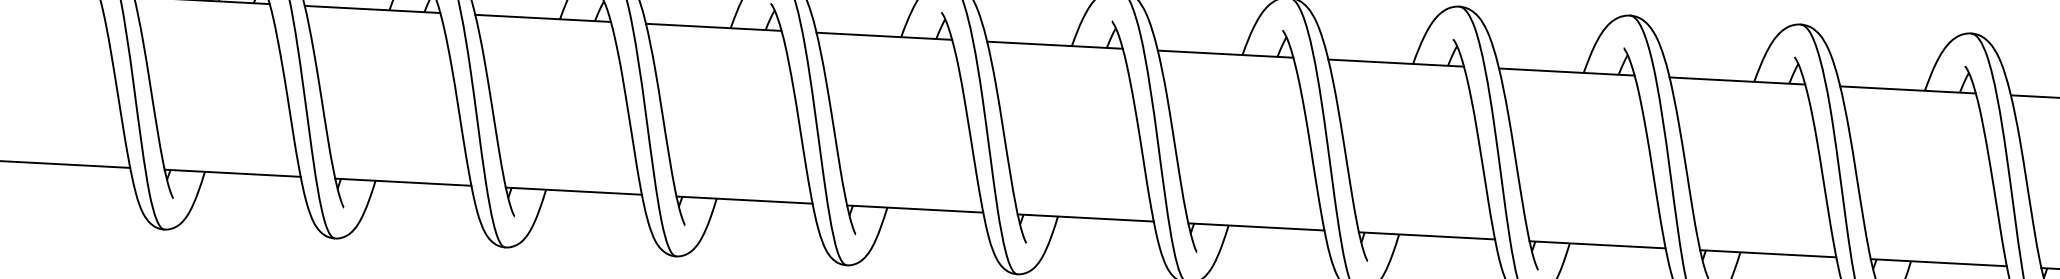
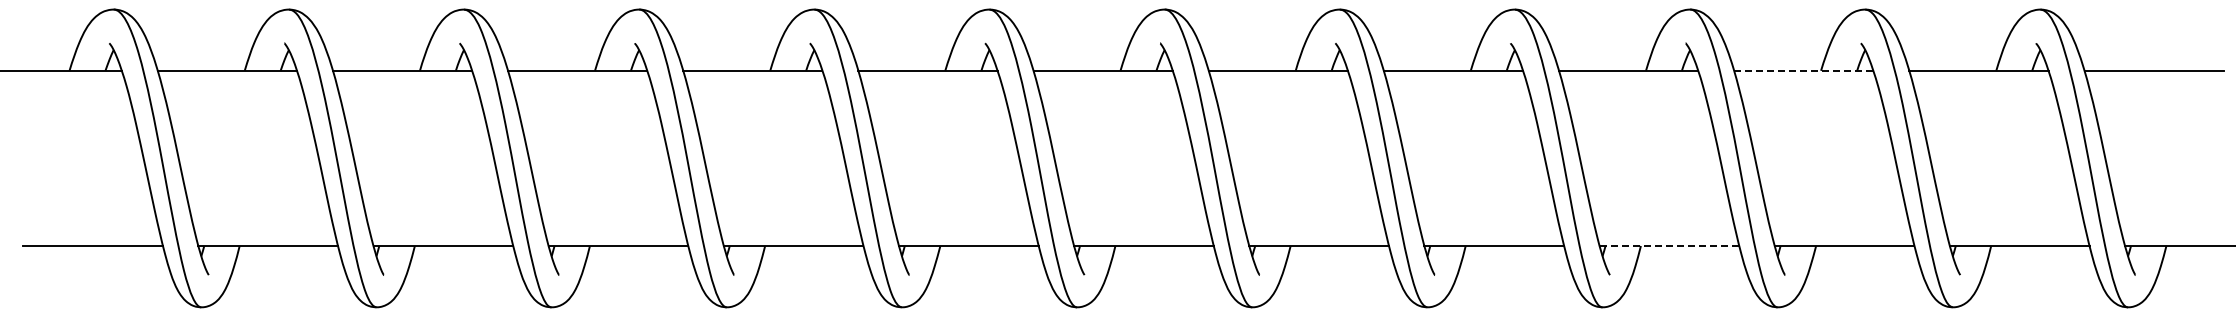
line: (1737, 80) -> (1803, 70), solid -> dashed
line: (1597, 245) -> (1669, 246), solid -> dashed

